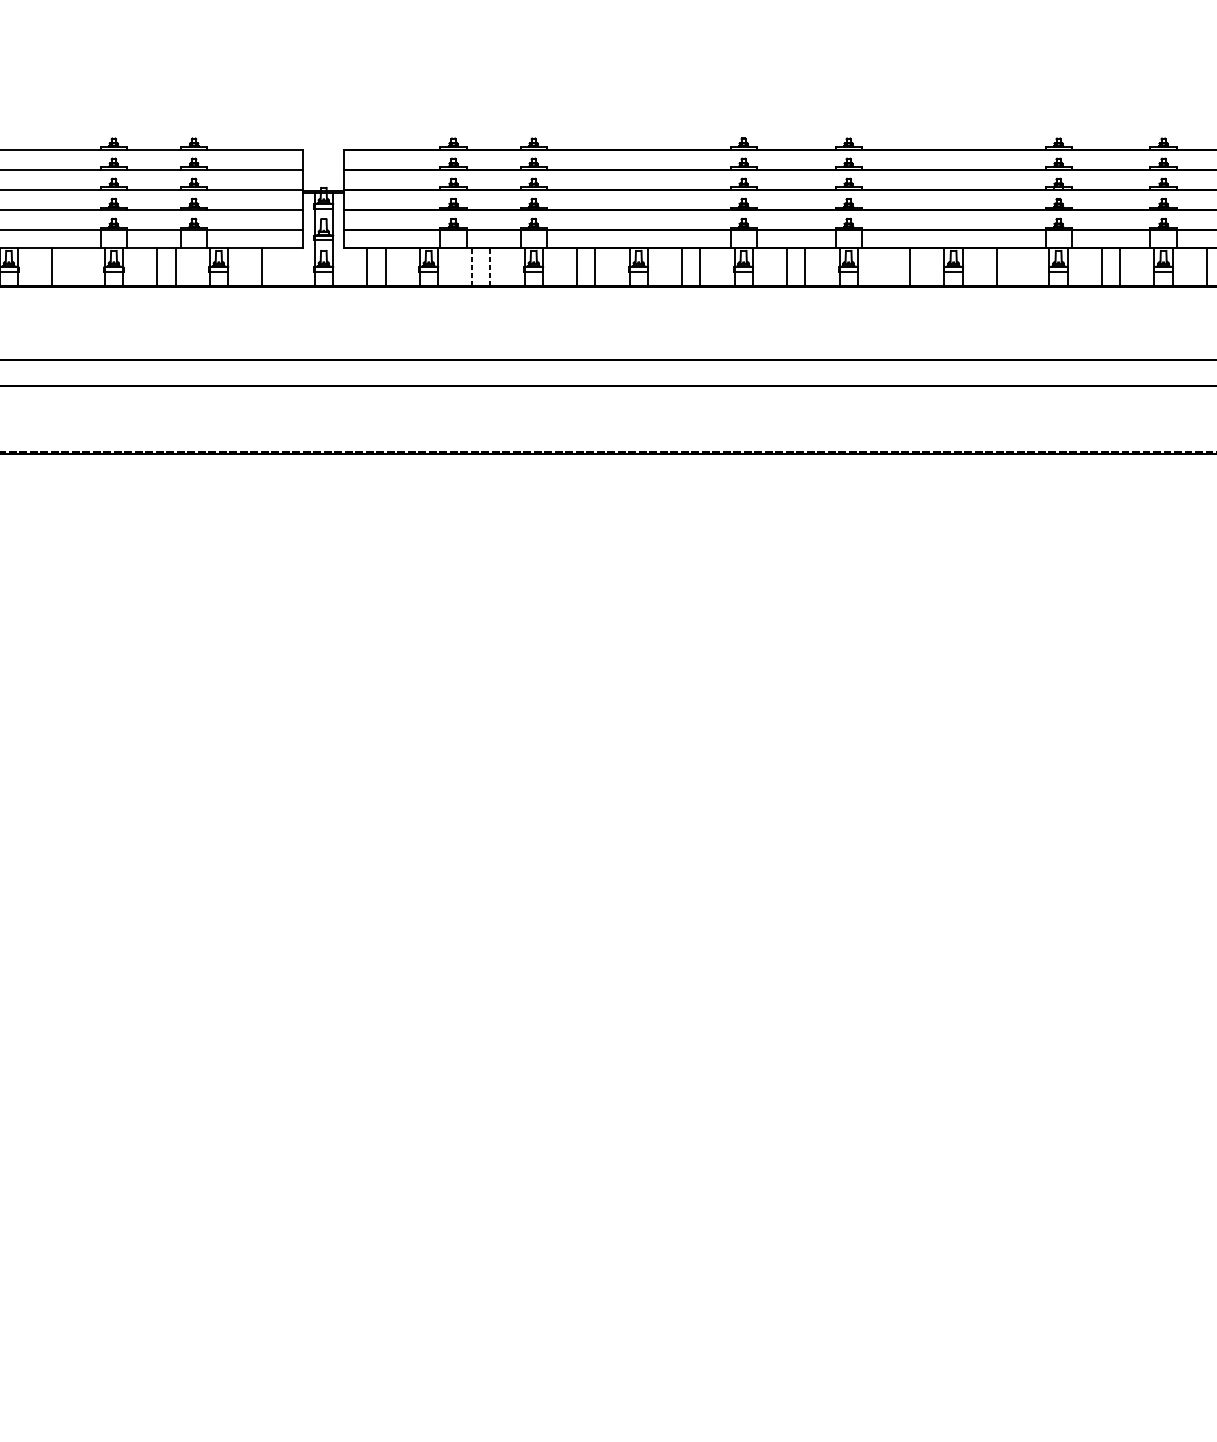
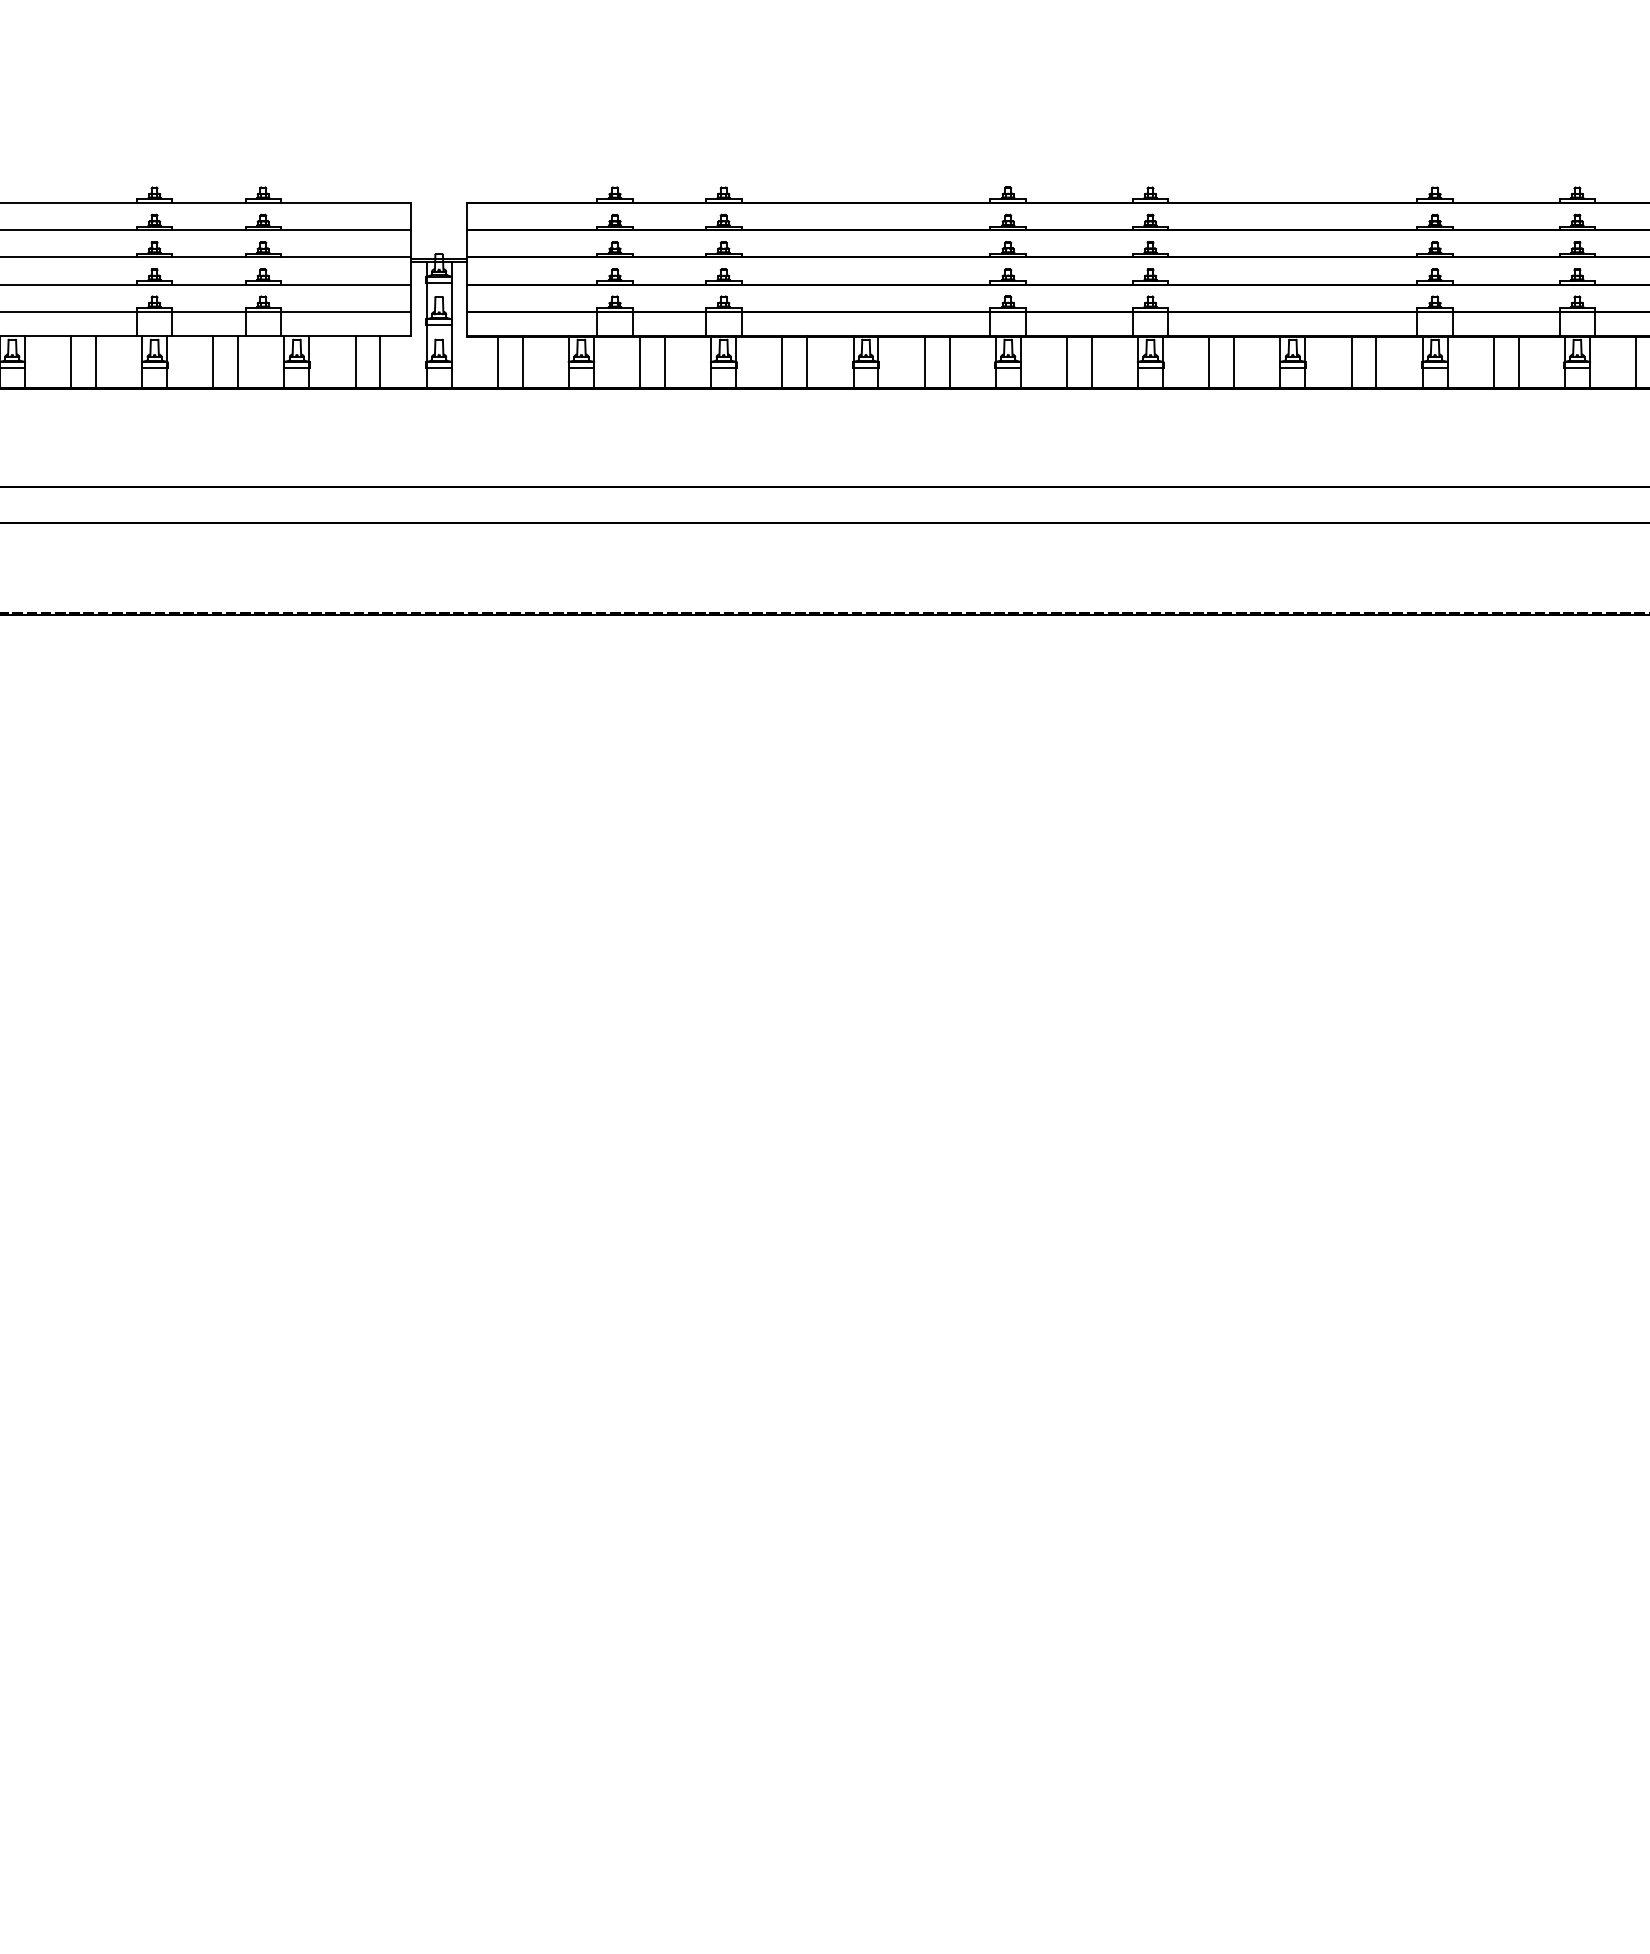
line: (70, 266) -> (95, 361), added
line: (280, 266) -> (380, 361), added
line: (892, 266) -> (1209, 361), added
line: (1015, 266) -> (1376, 361), added
line: (472, 267) -> (640, 362), dashed -> solid
line: (490, 267) -> (665, 362), dashed -> solid

